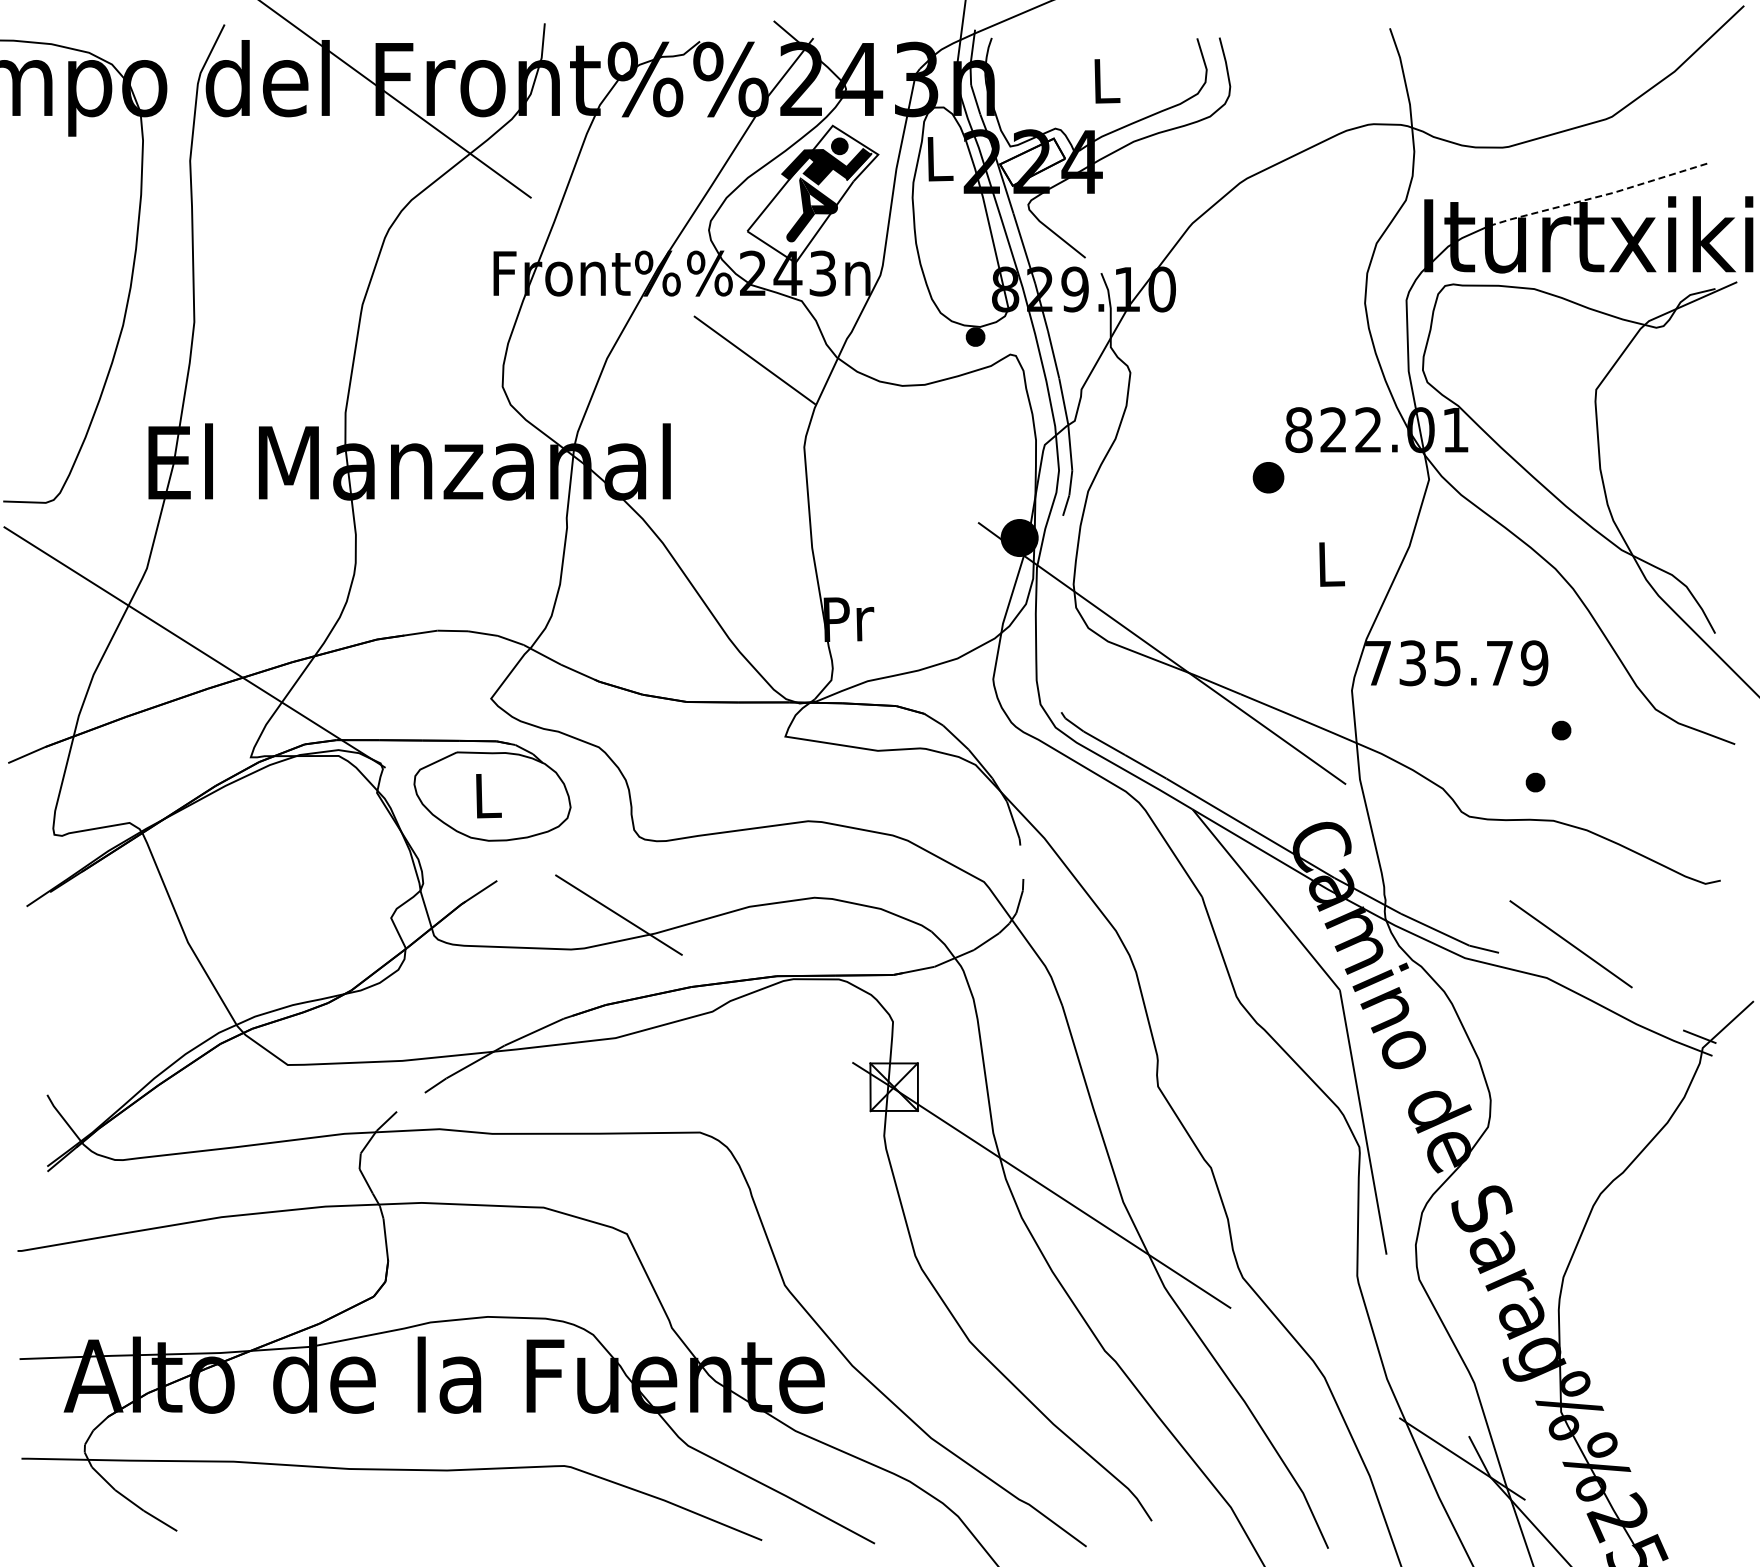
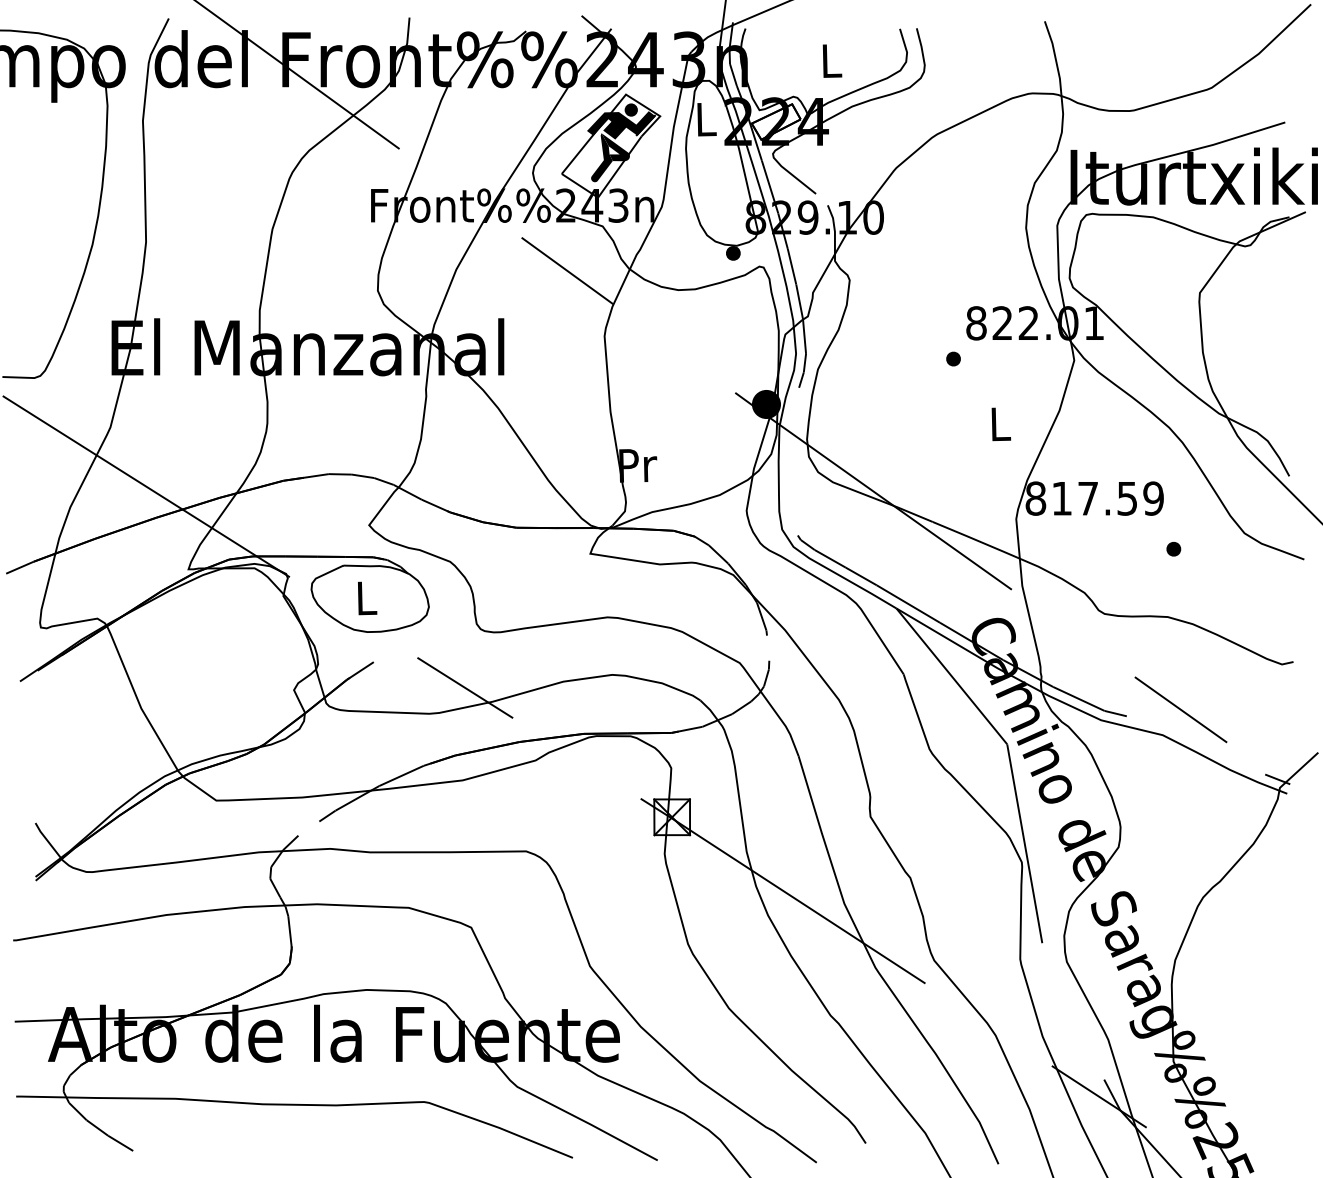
line: (1599, 196) -> (1202, 147), dashed -> solid
part: (1268, 477) -> (953, 358), size x0.62
text: (1438, 663) -> (1081, 498), 735.79 -> 817.59
part: (1535, 782) -> (1154, 588), removed

